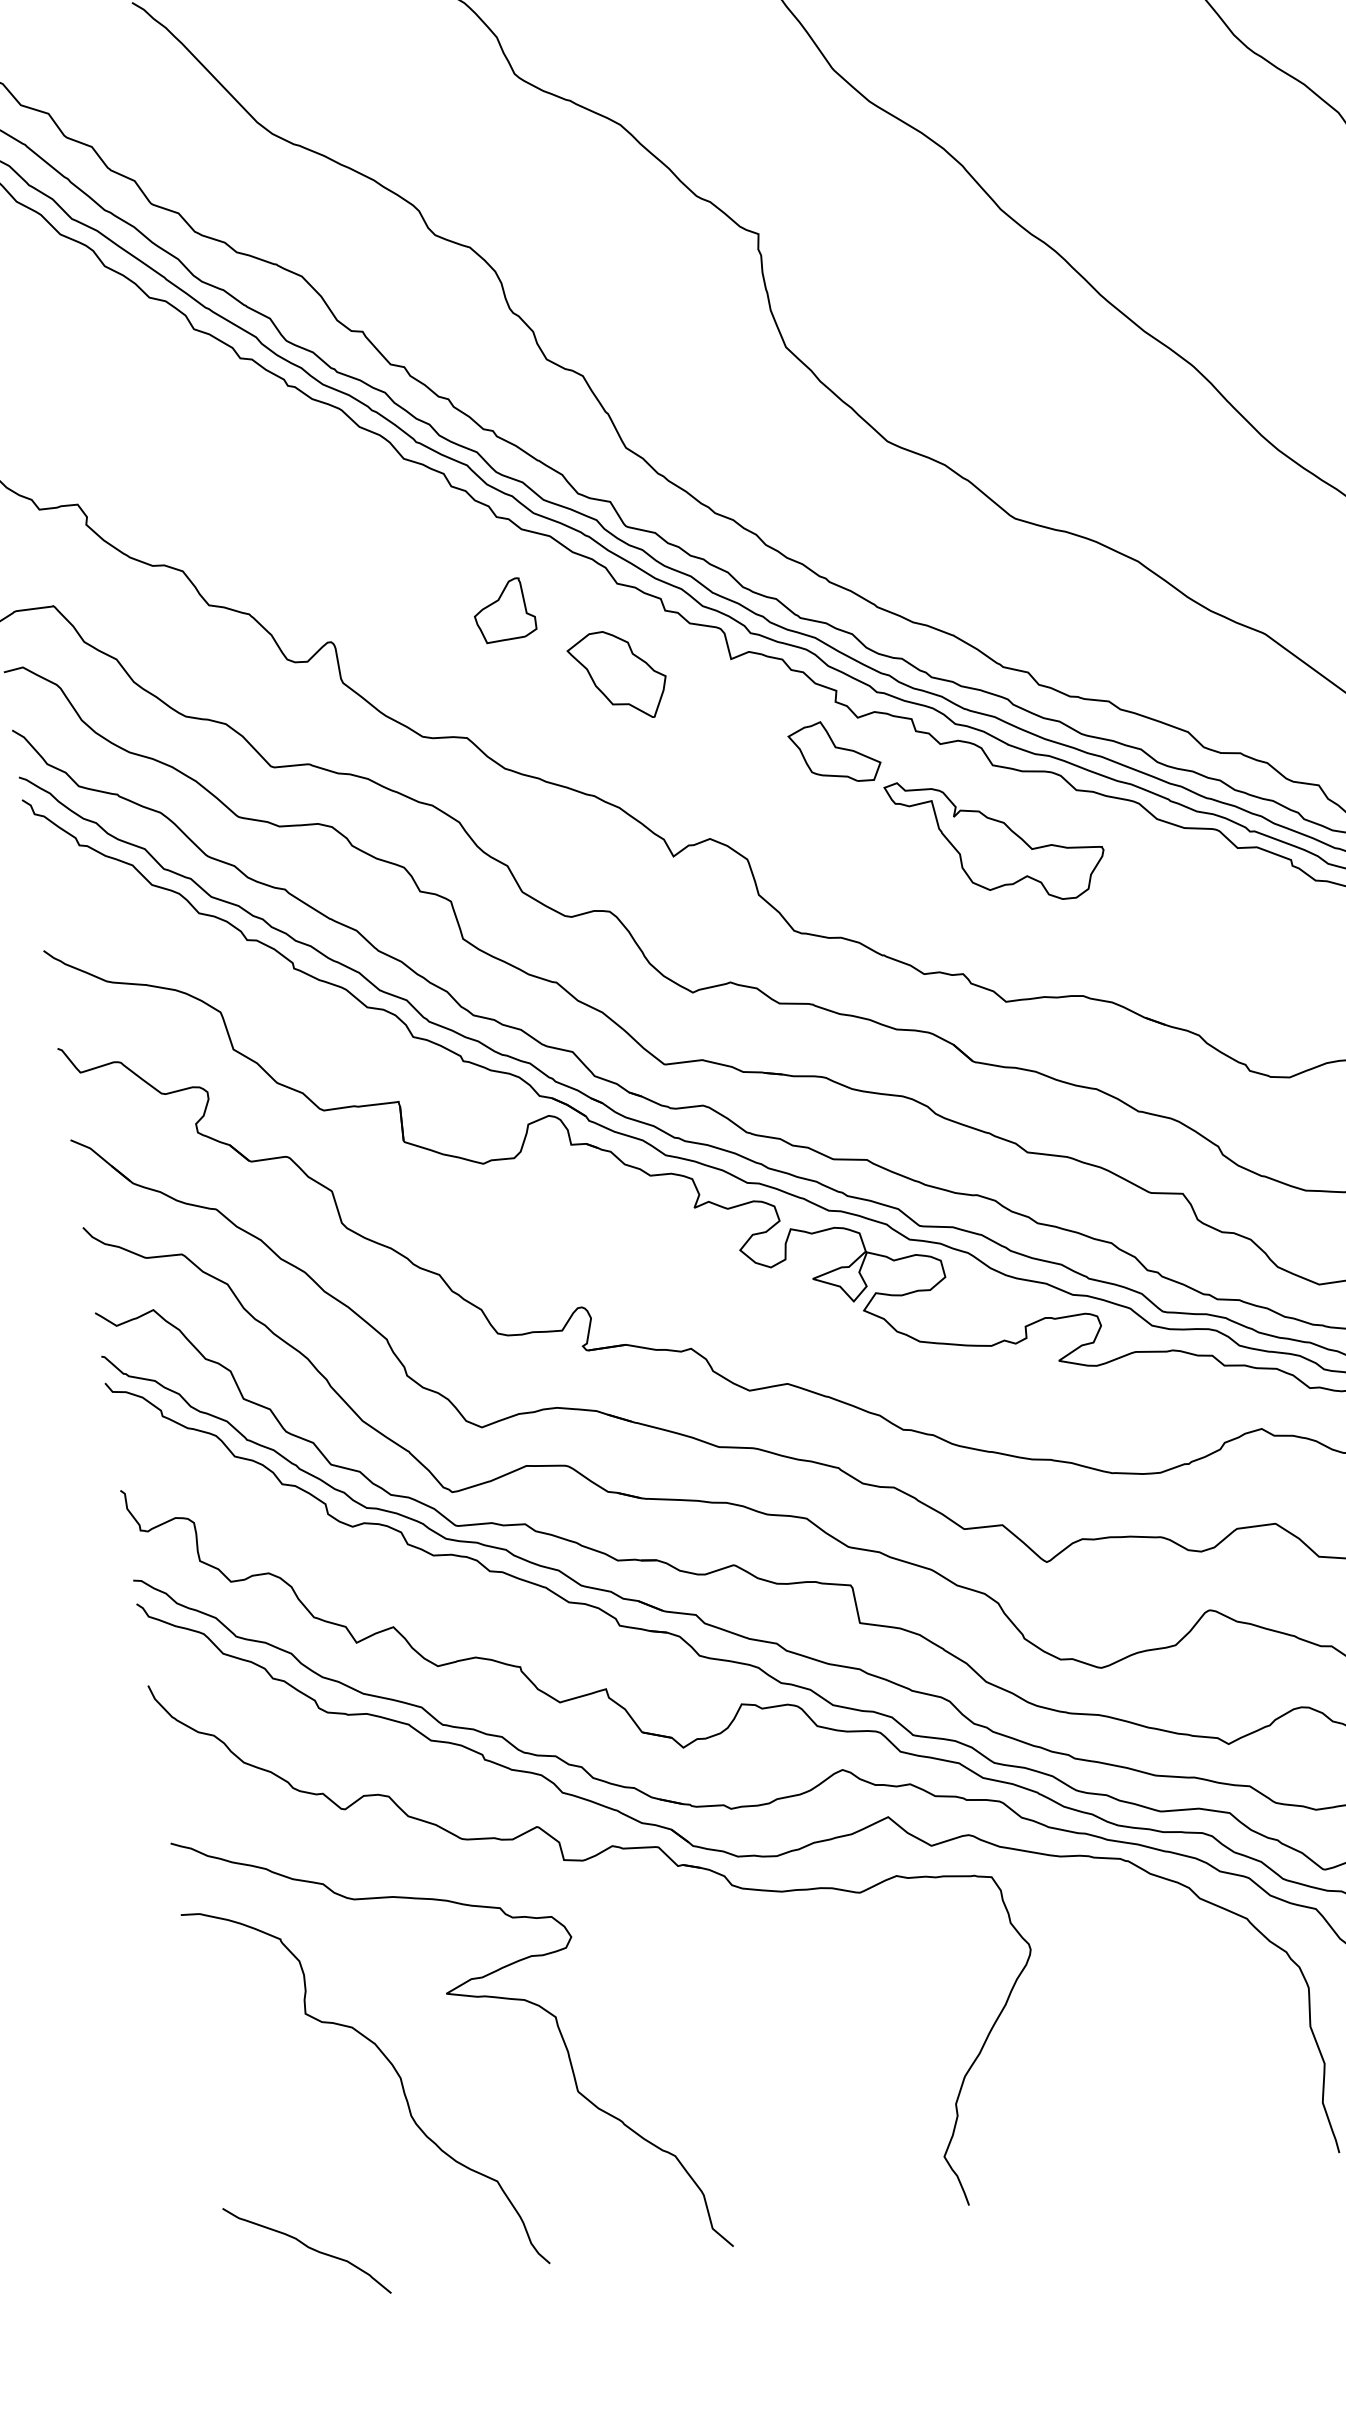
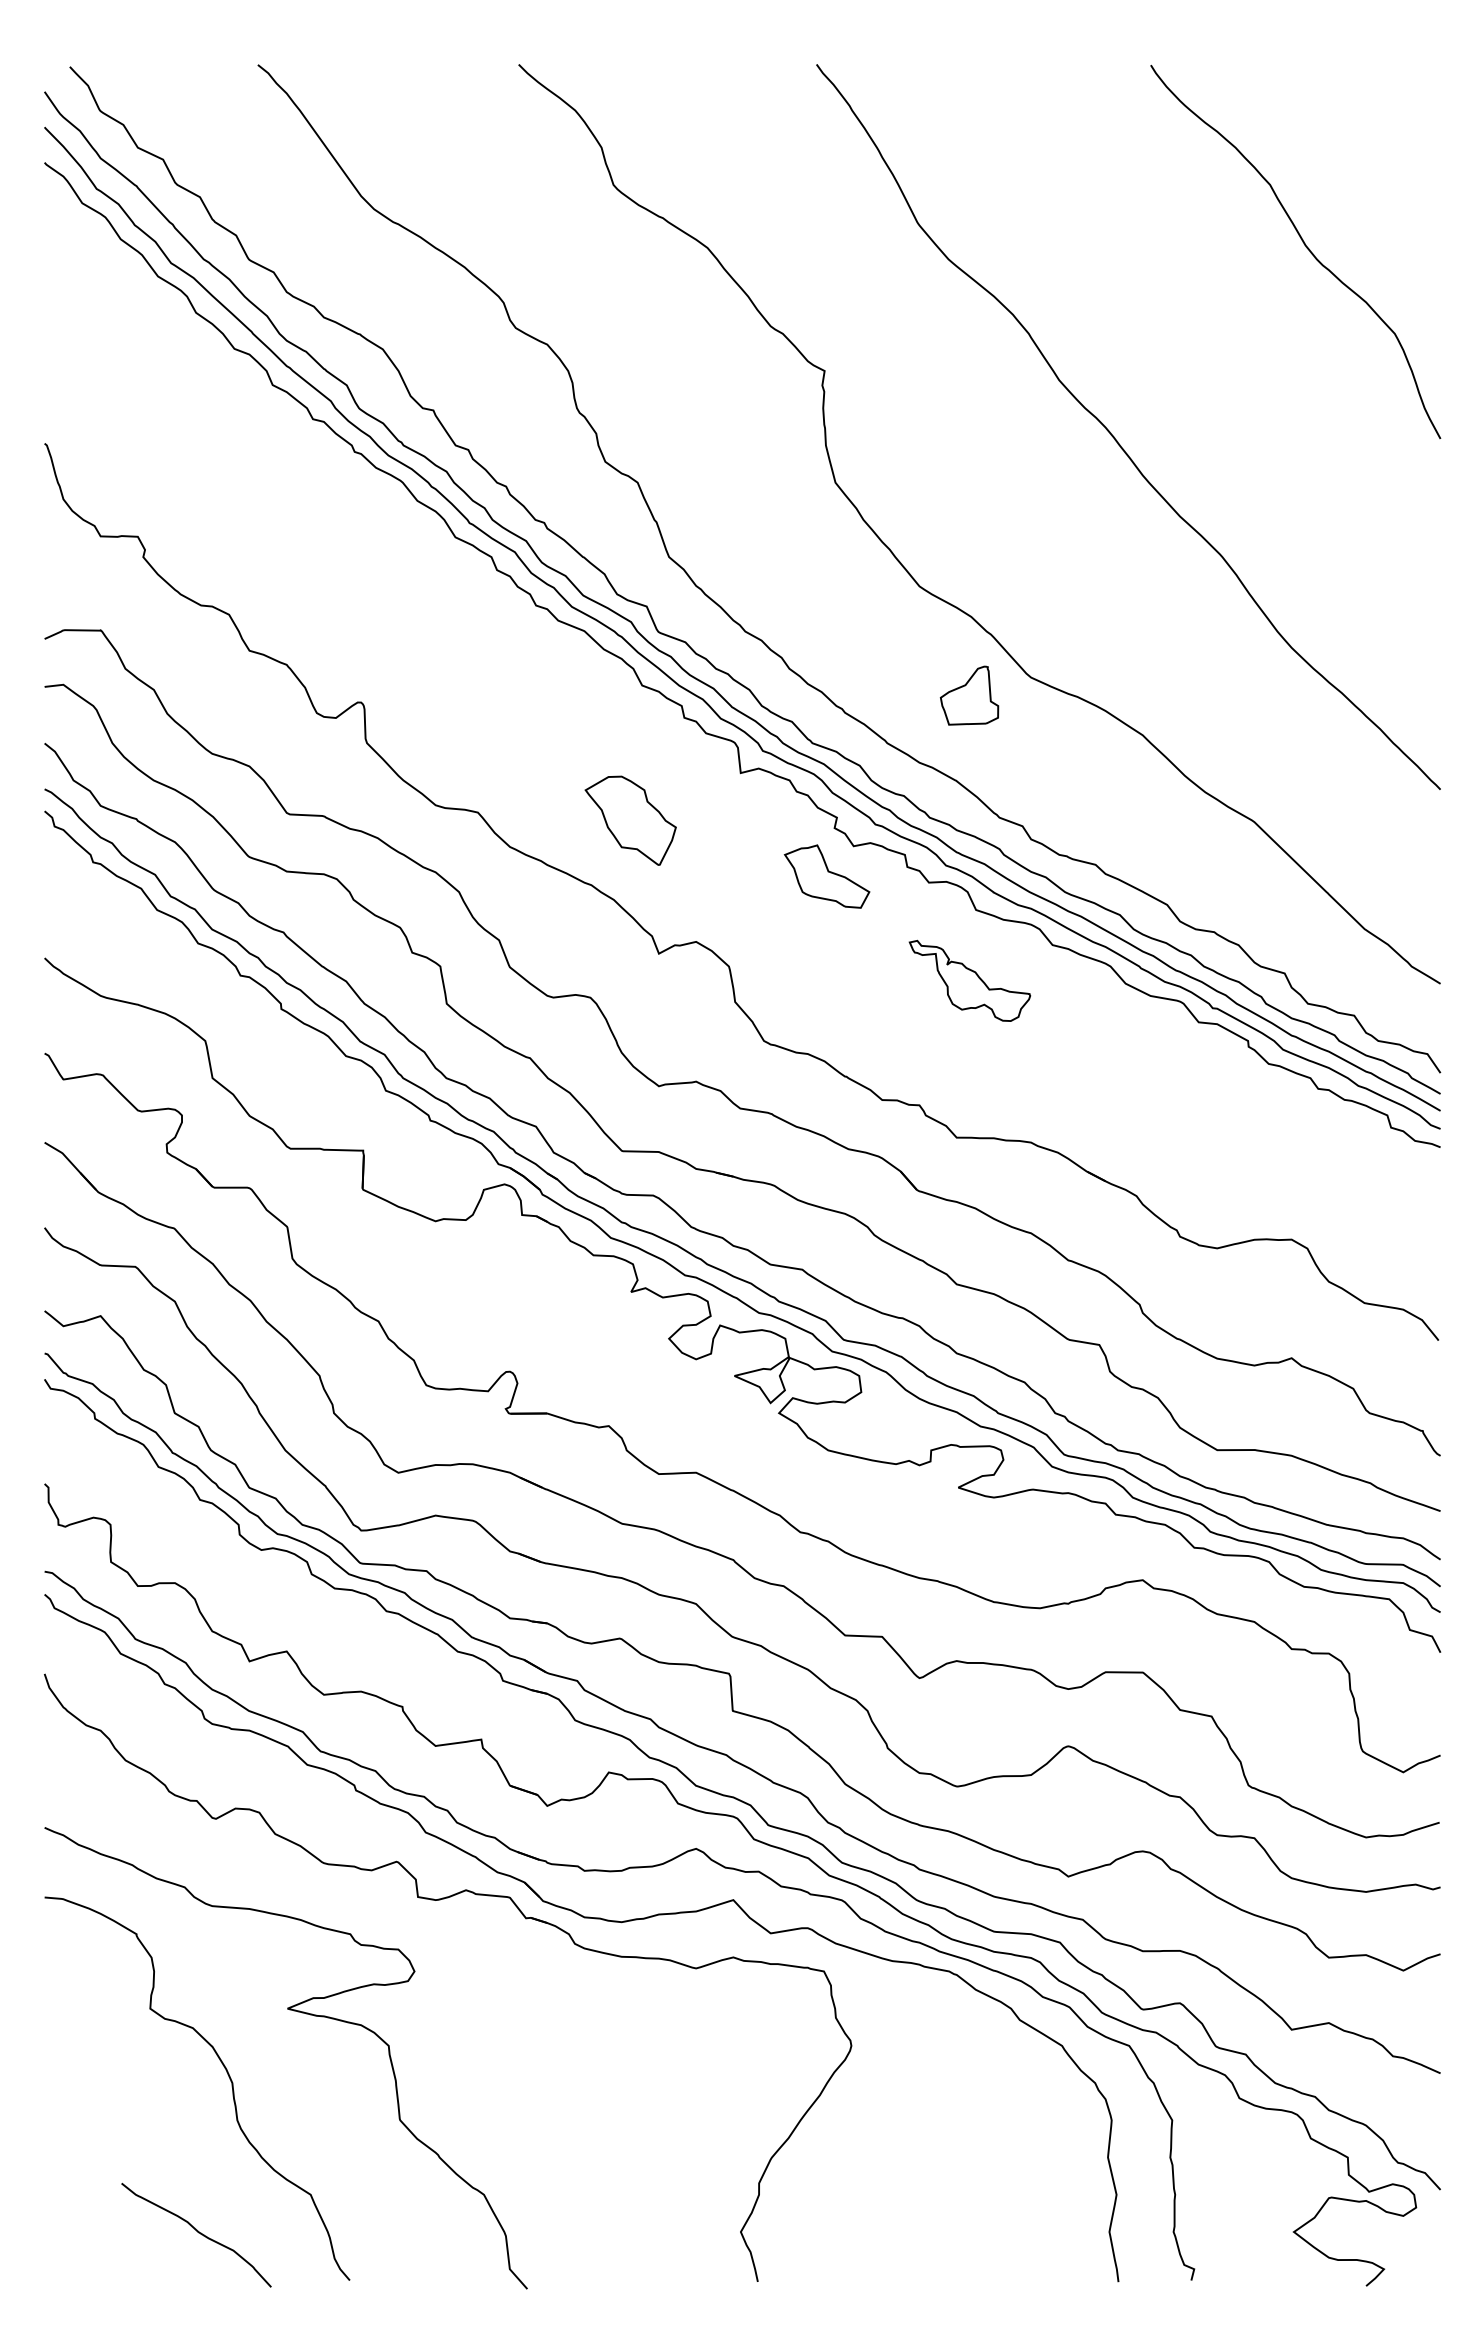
part: (503, 610) -> (969, 695), moved
part: (618, 675) -> (630, 820), moved
part: (996, 838) -> (969, 980), size x0.6
curve: (308, 2248) -> (198, 2233), moved

